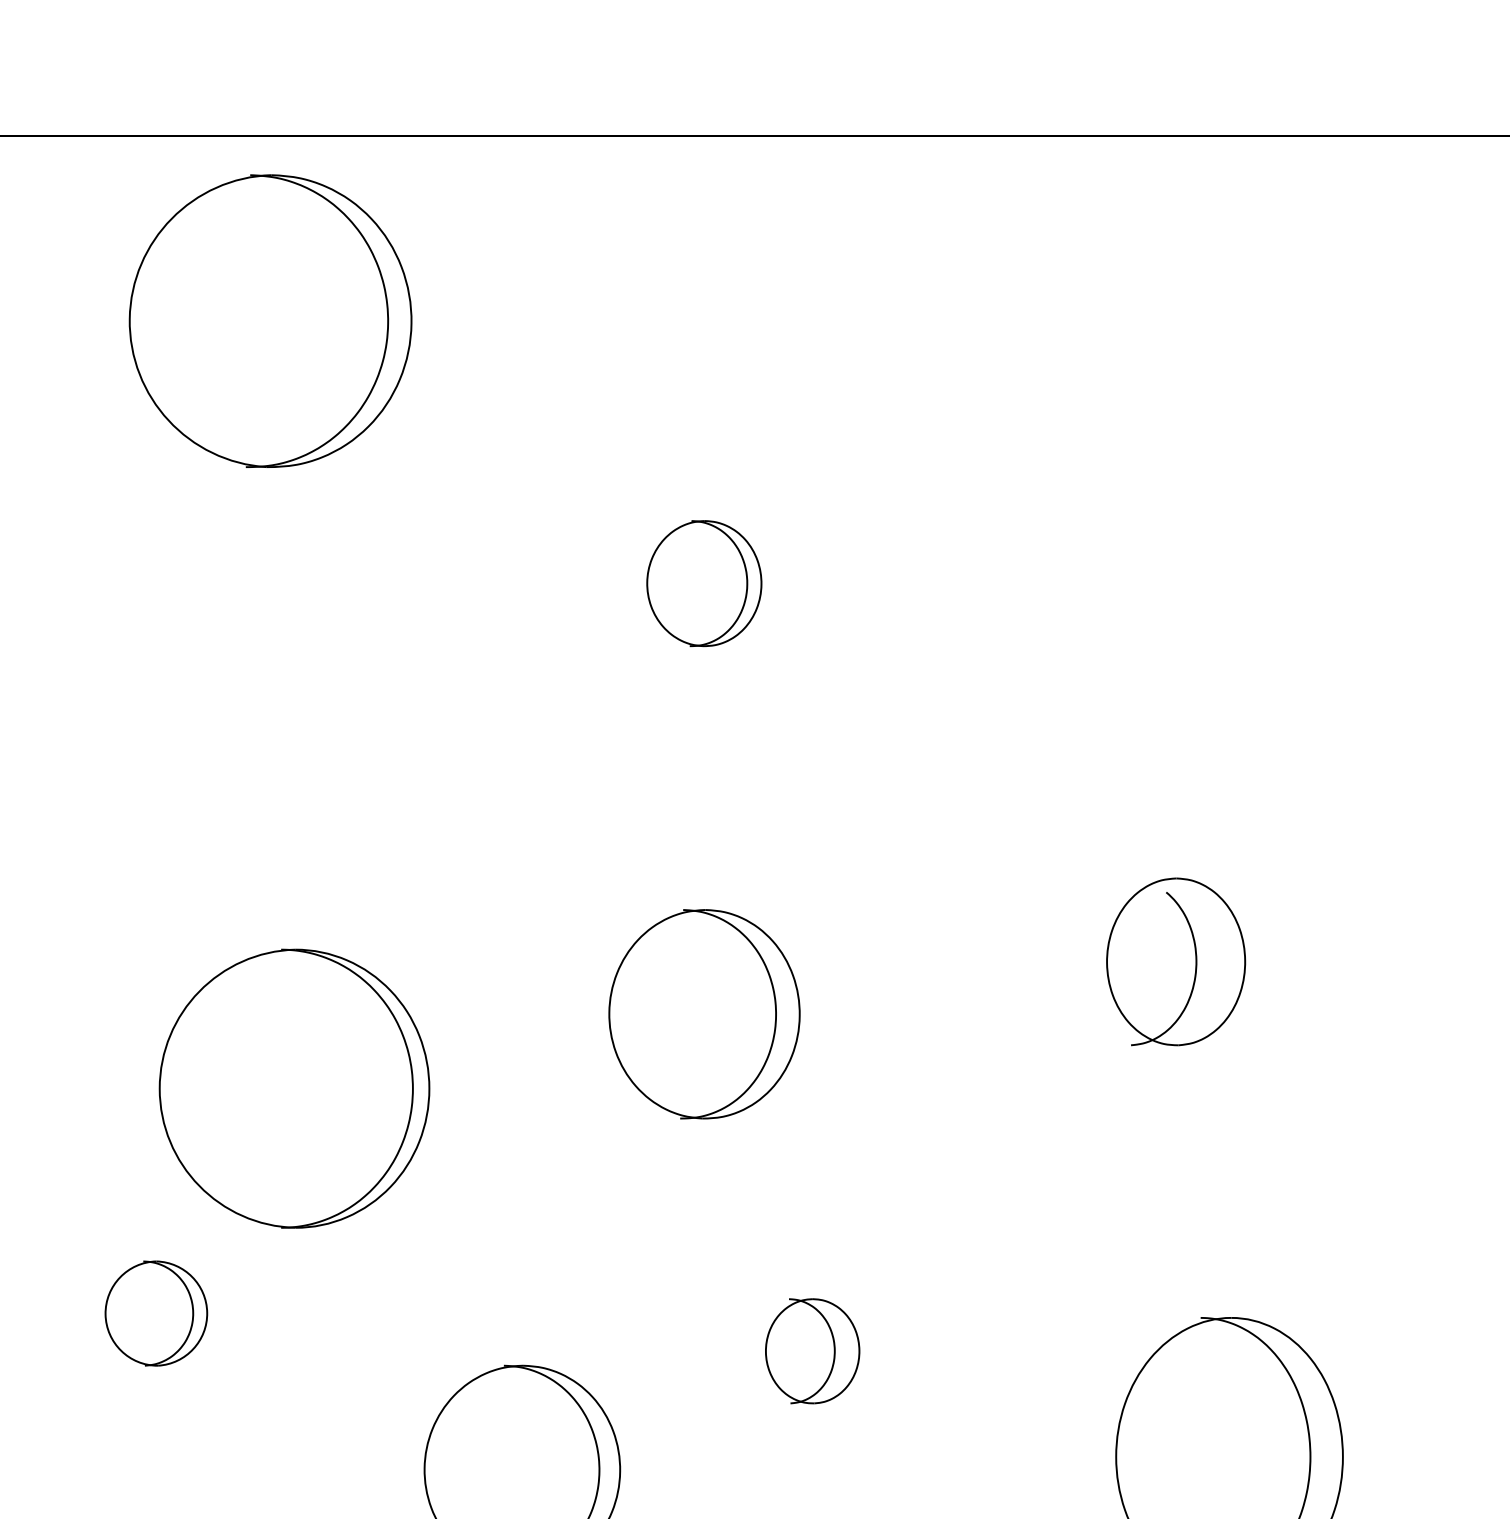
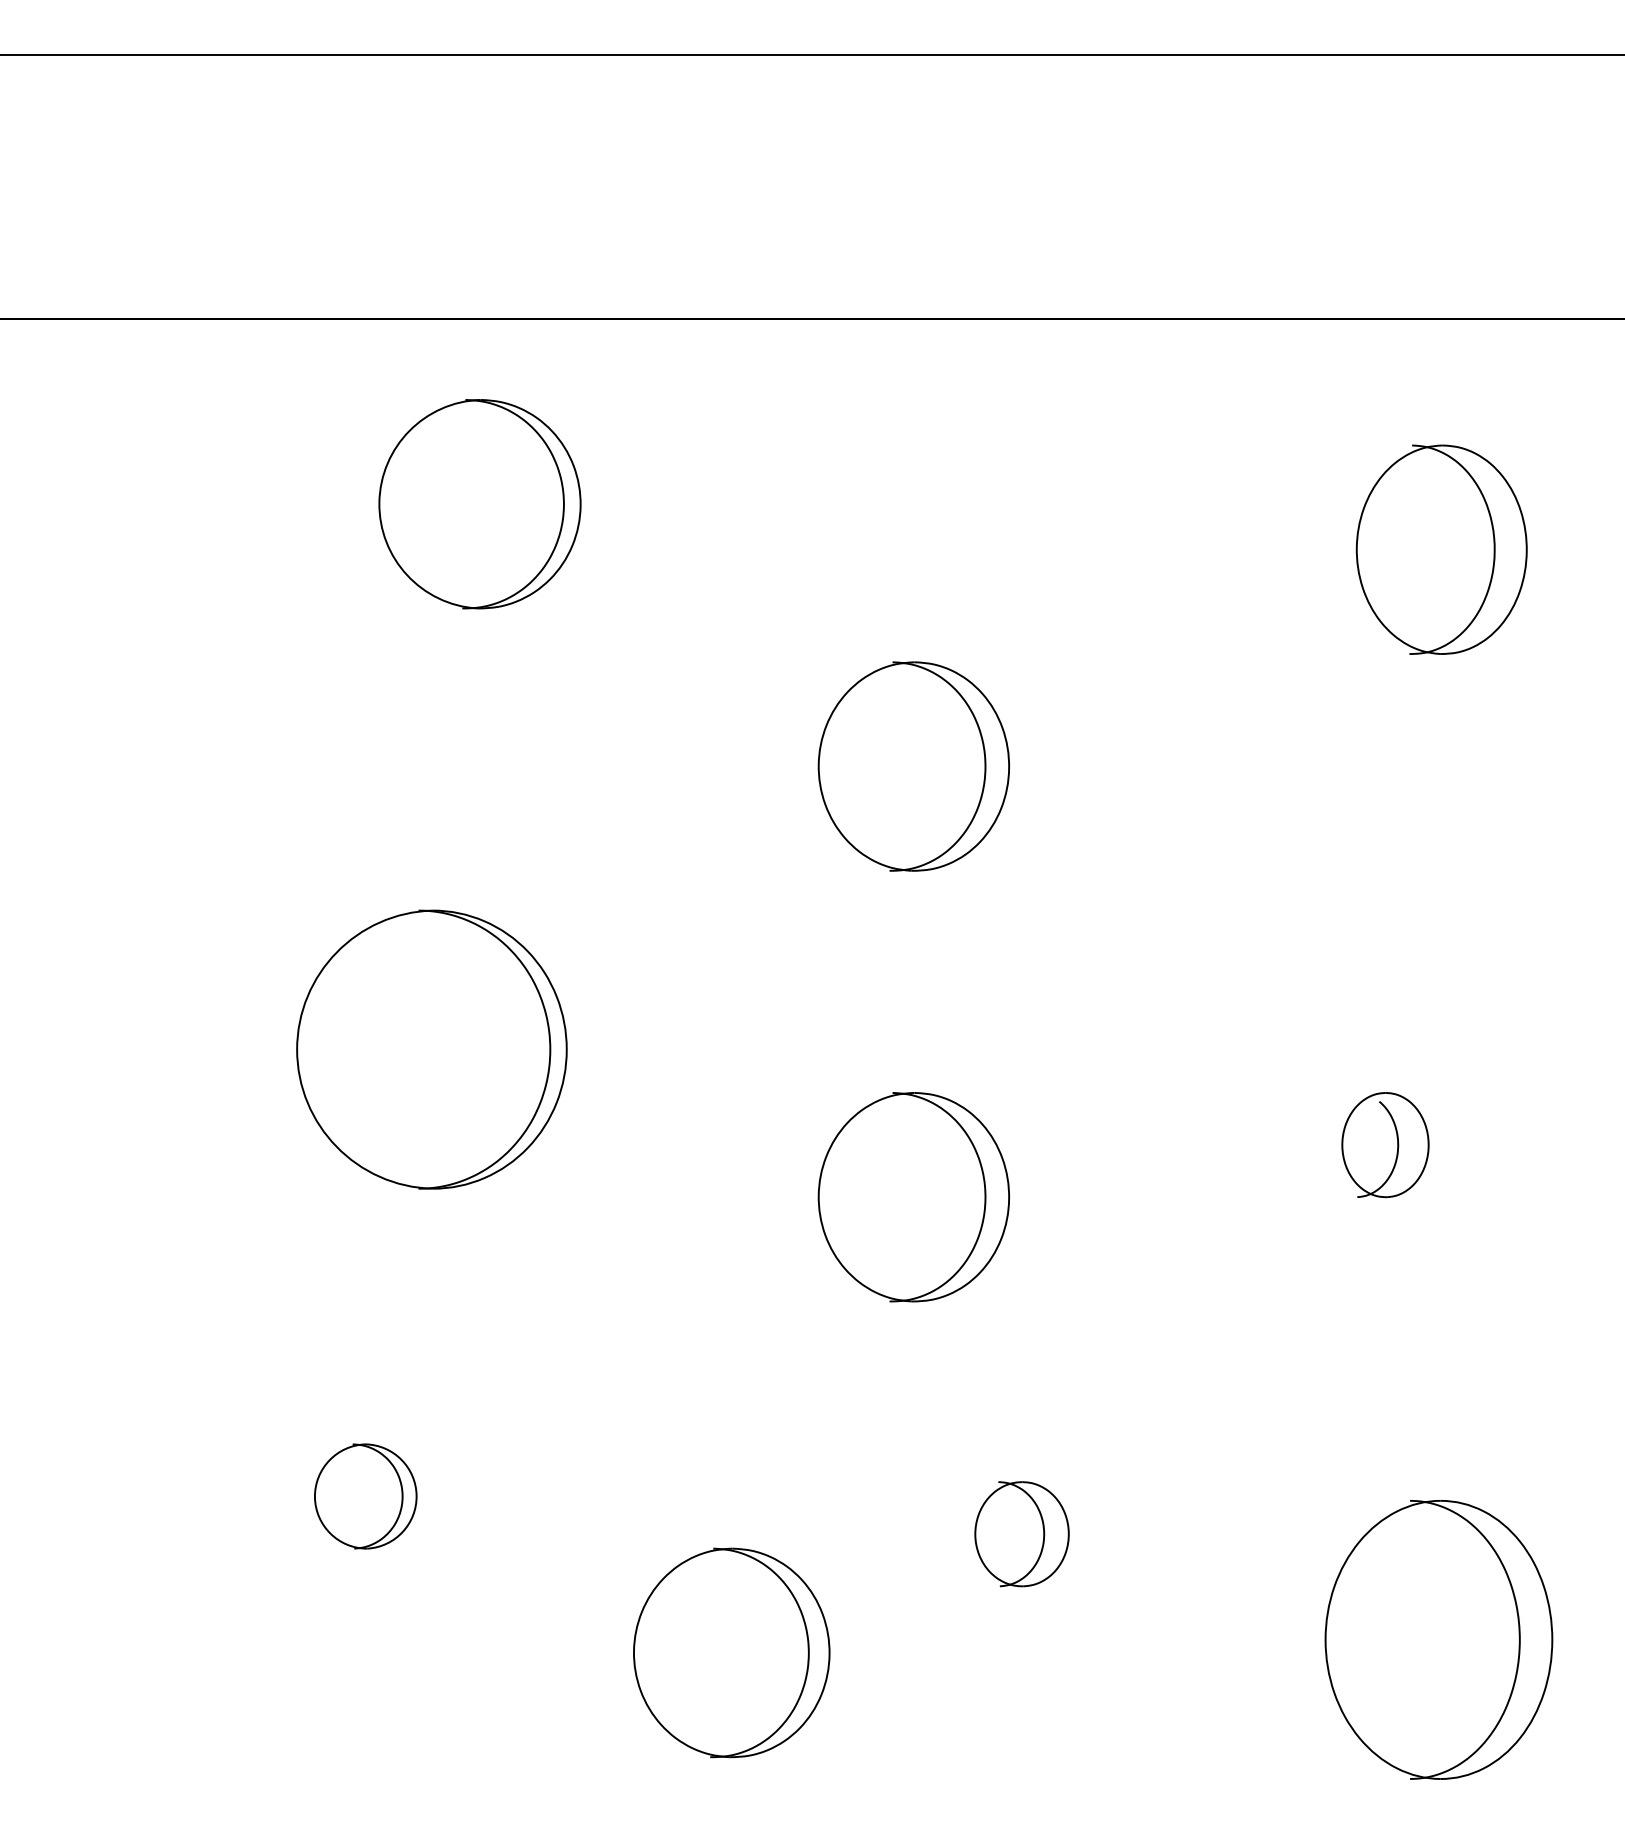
part: (270, 321) -> (479, 504), size x0.71
part: (1232, 366) -> (1441, 549), added
part: (704, 583) -> (913, 766), size x1.67
part: (1176, 962) -> (1385, 1145), size x0.62
part: (294, 1088) -> (431, 1049), moved

